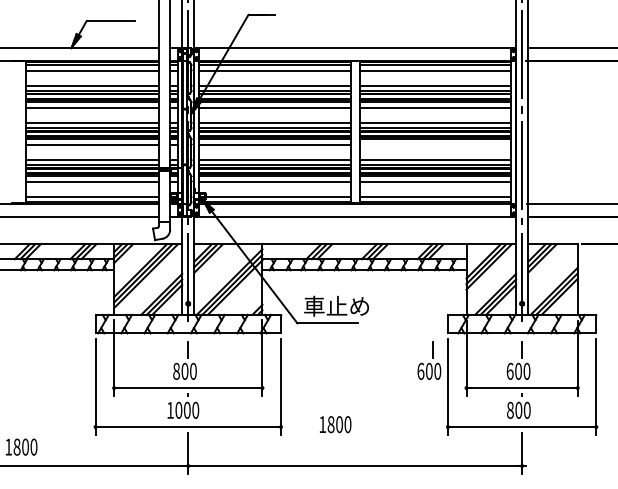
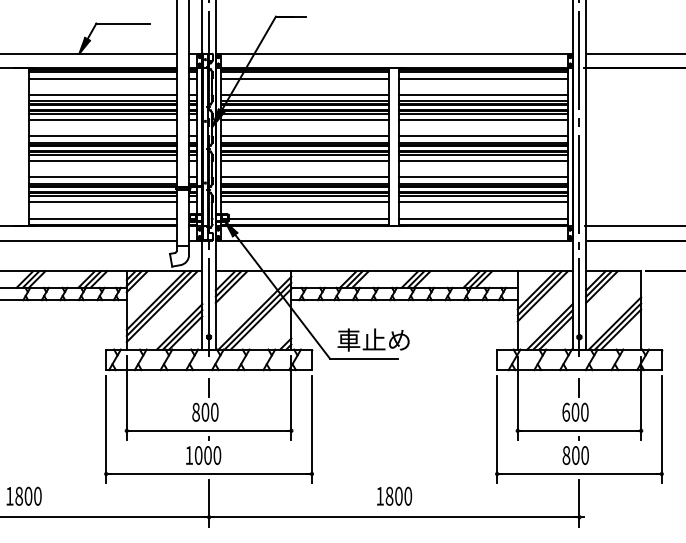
line: (435, 144) -> (483, 160), added
part: (429, 359) -> (476, 399), removed
text: (335, 423) -> (394, 495), moved

